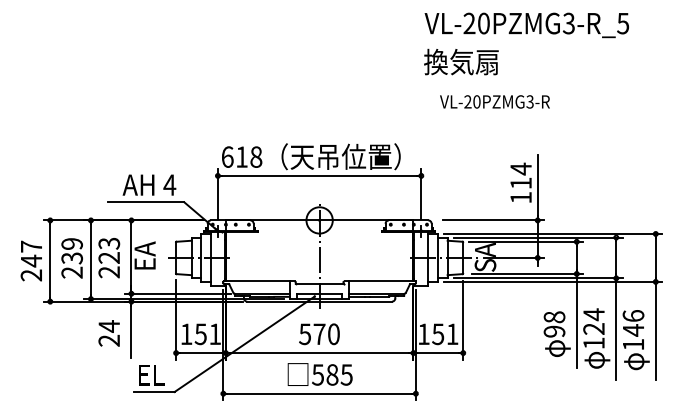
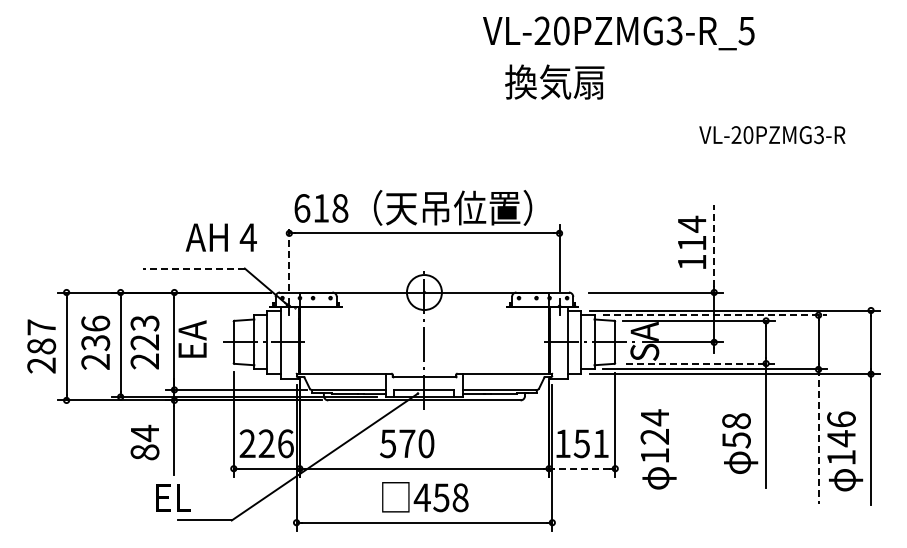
text: (526, 25) -> (618, 33), moved
text: (461, 61) -> (554, 81), moved
text: (495, 102) -> (772, 135), moved
text: (148, 185) -> (220, 237), moved
line: (537, 185) -> (714, 246), solid -> dashed
line: (218, 194) -> (289, 257), solid -> dashed
line: (145, 202) -> (193, 268), solid -> dashed
line: (538, 237) -> (715, 315), solid -> dashed
text: (72, 243) -> (95, 323), 239 -> 236
text: (31, 261) -> (41, 346), 247 -> 287
line: (528, 273) -> (701, 363), solid -> dashed
line: (616, 328) -> (818, 436), solid -> dashed
text: (554, 331) -> (736, 440), 98 -> 58
text: (200, 334) -> (266, 443), 151 -> 226
text: (319, 334) -> (407, 443), moved
text: (596, 338) -> (658, 449), moved
text: (108, 340) -> (144, 452), 24 -> 84
line: (438, 352) -> (582, 468), solid -> dashed
text: (151, 374) -> (173, 497), moved
text: (331, 374) -> (440, 497), 585 -> 458

